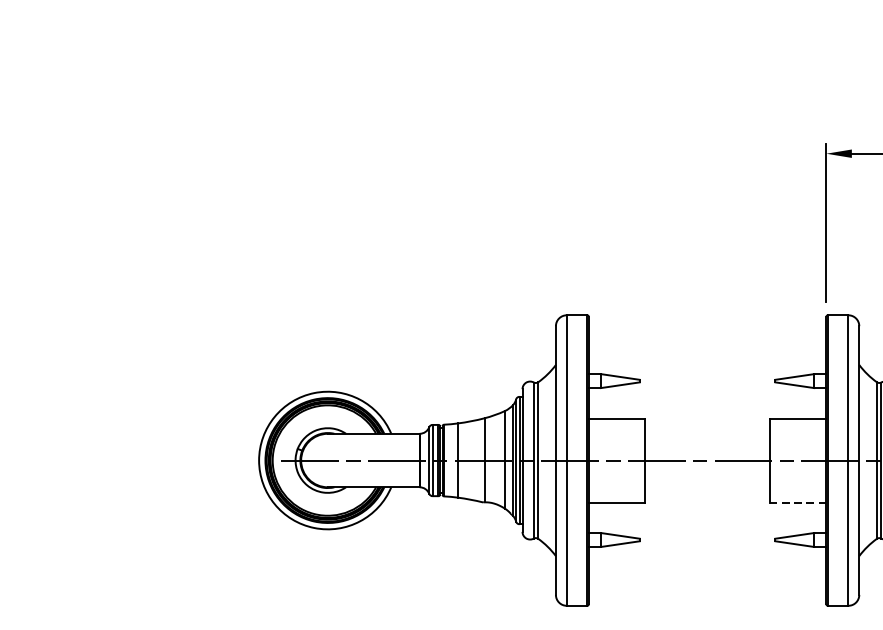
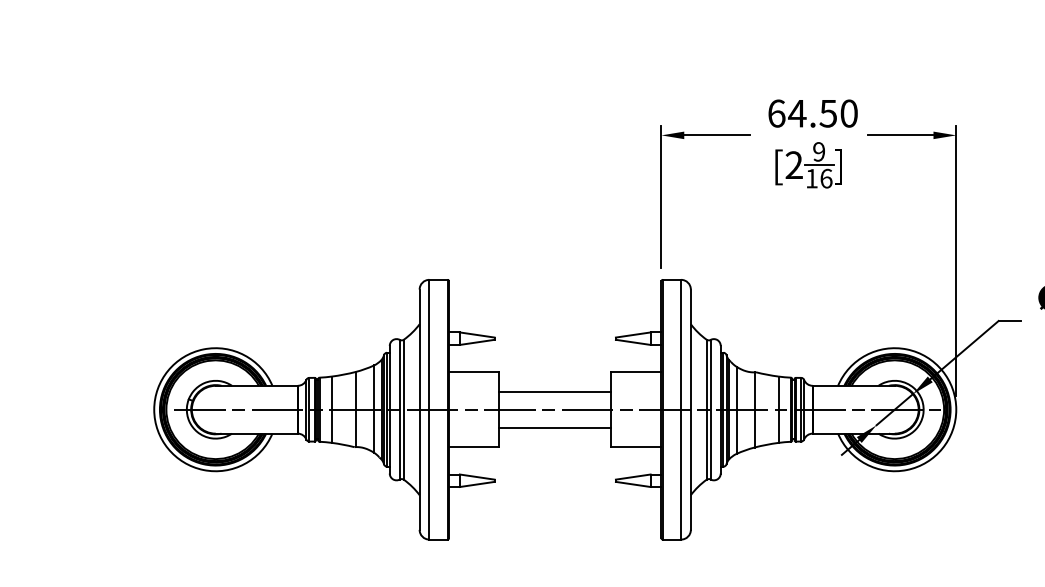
line: (707, 440) -> (555, 391), added
line: (707, 480) -> (555, 427), added
line: (797, 502) -> (635, 447), dashed -> solid

